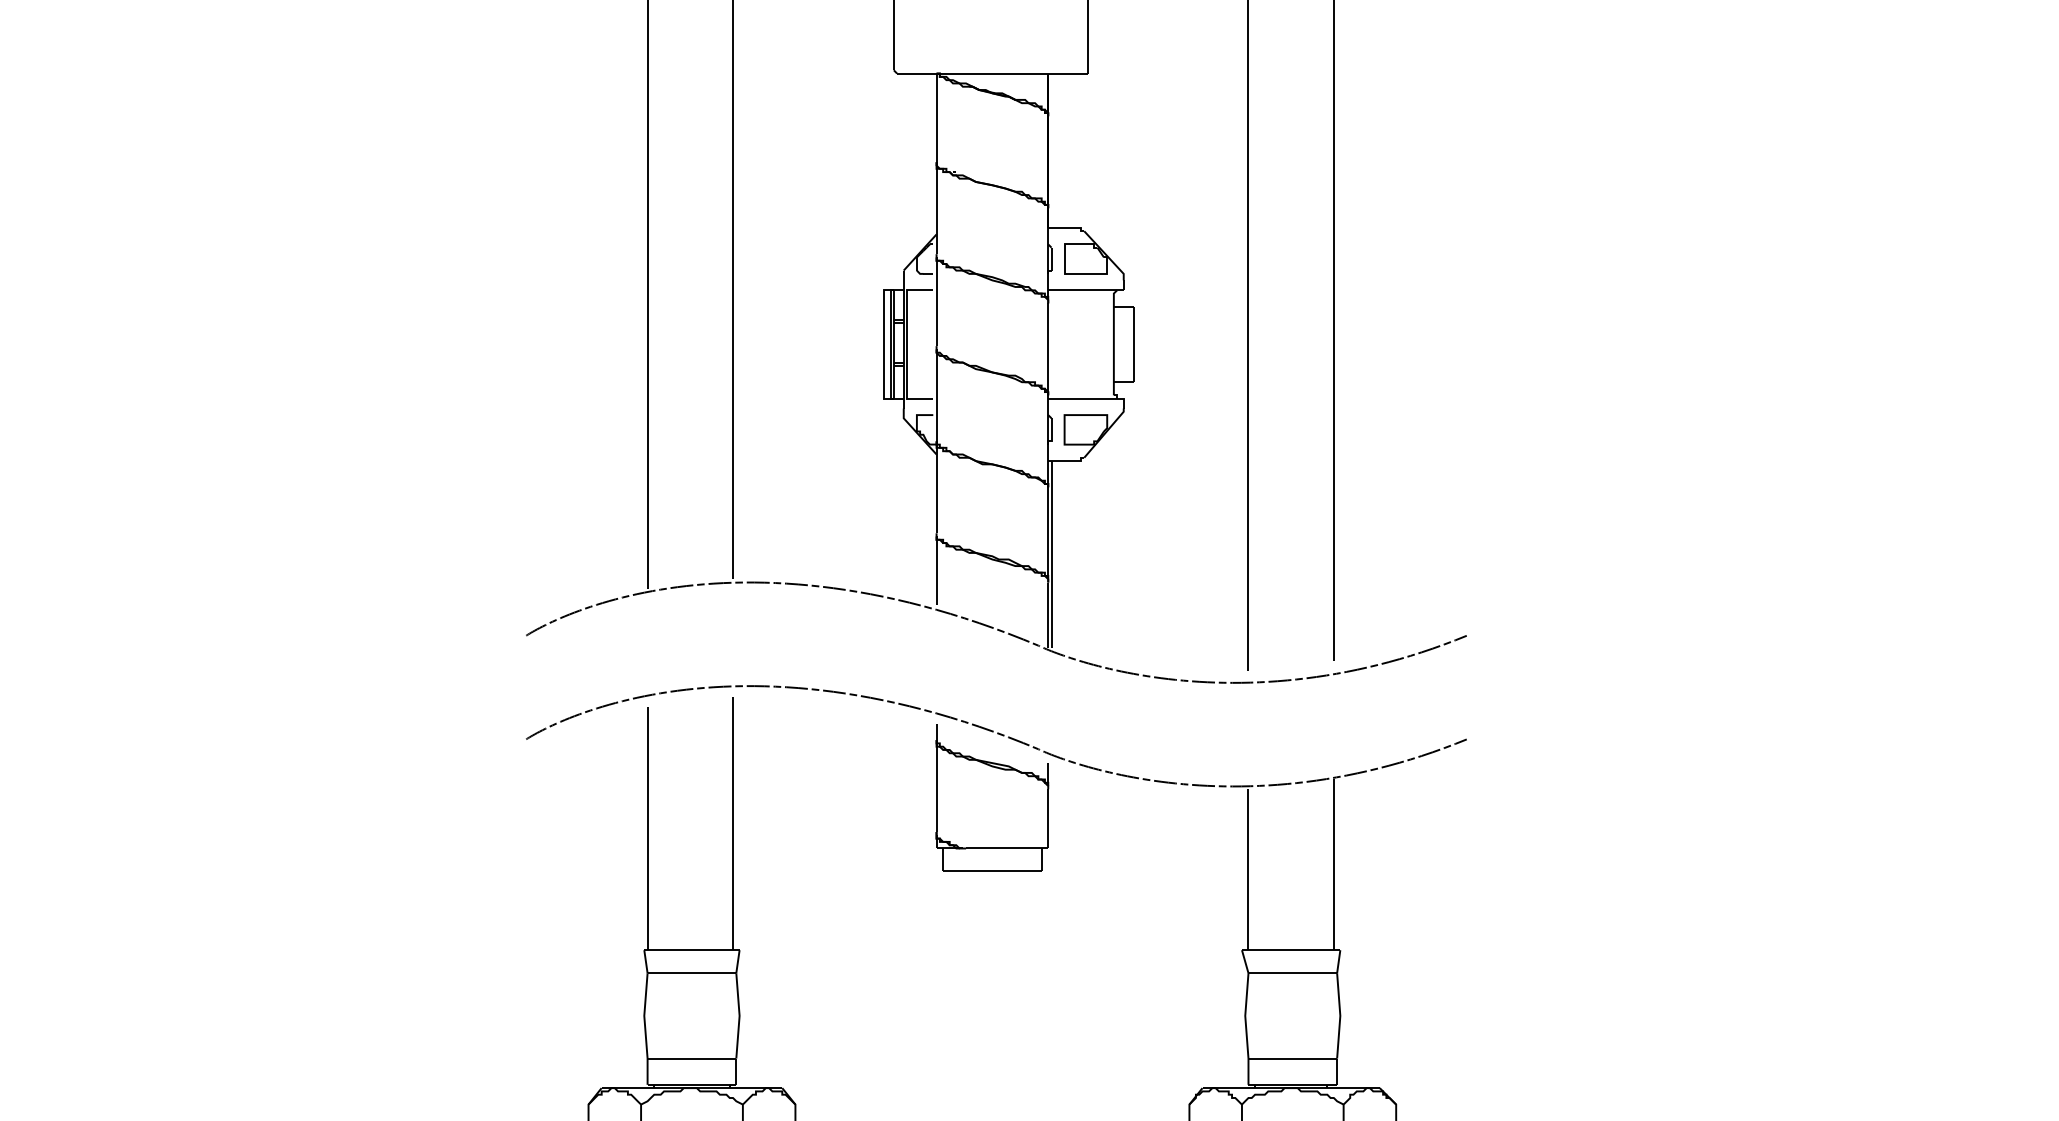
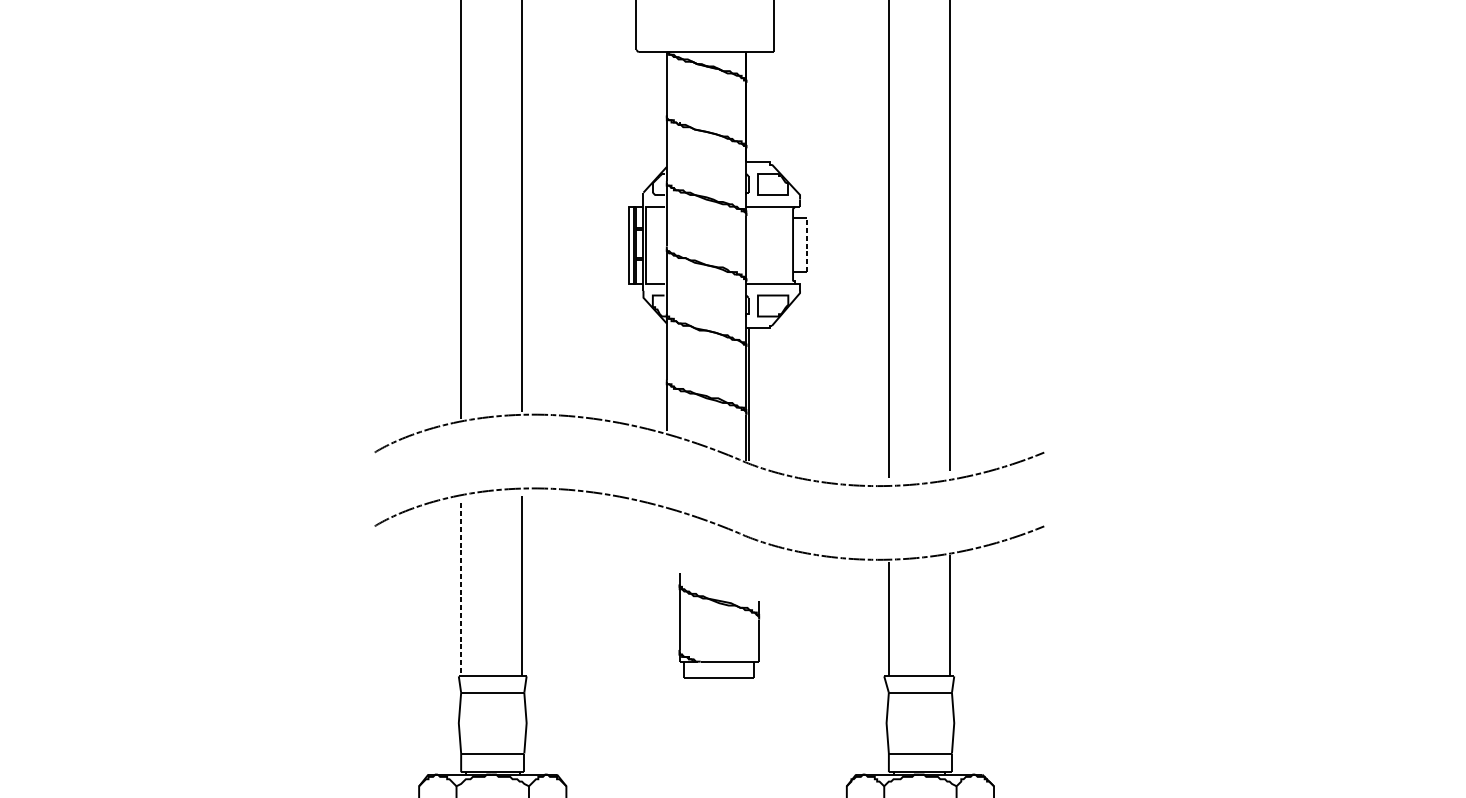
line: (1133, 344) -> (807, 245), solid -> dashed
part: (992, 797) -> (719, 625), moved
line: (647, 829) -> (461, 590), solid -> dashed

